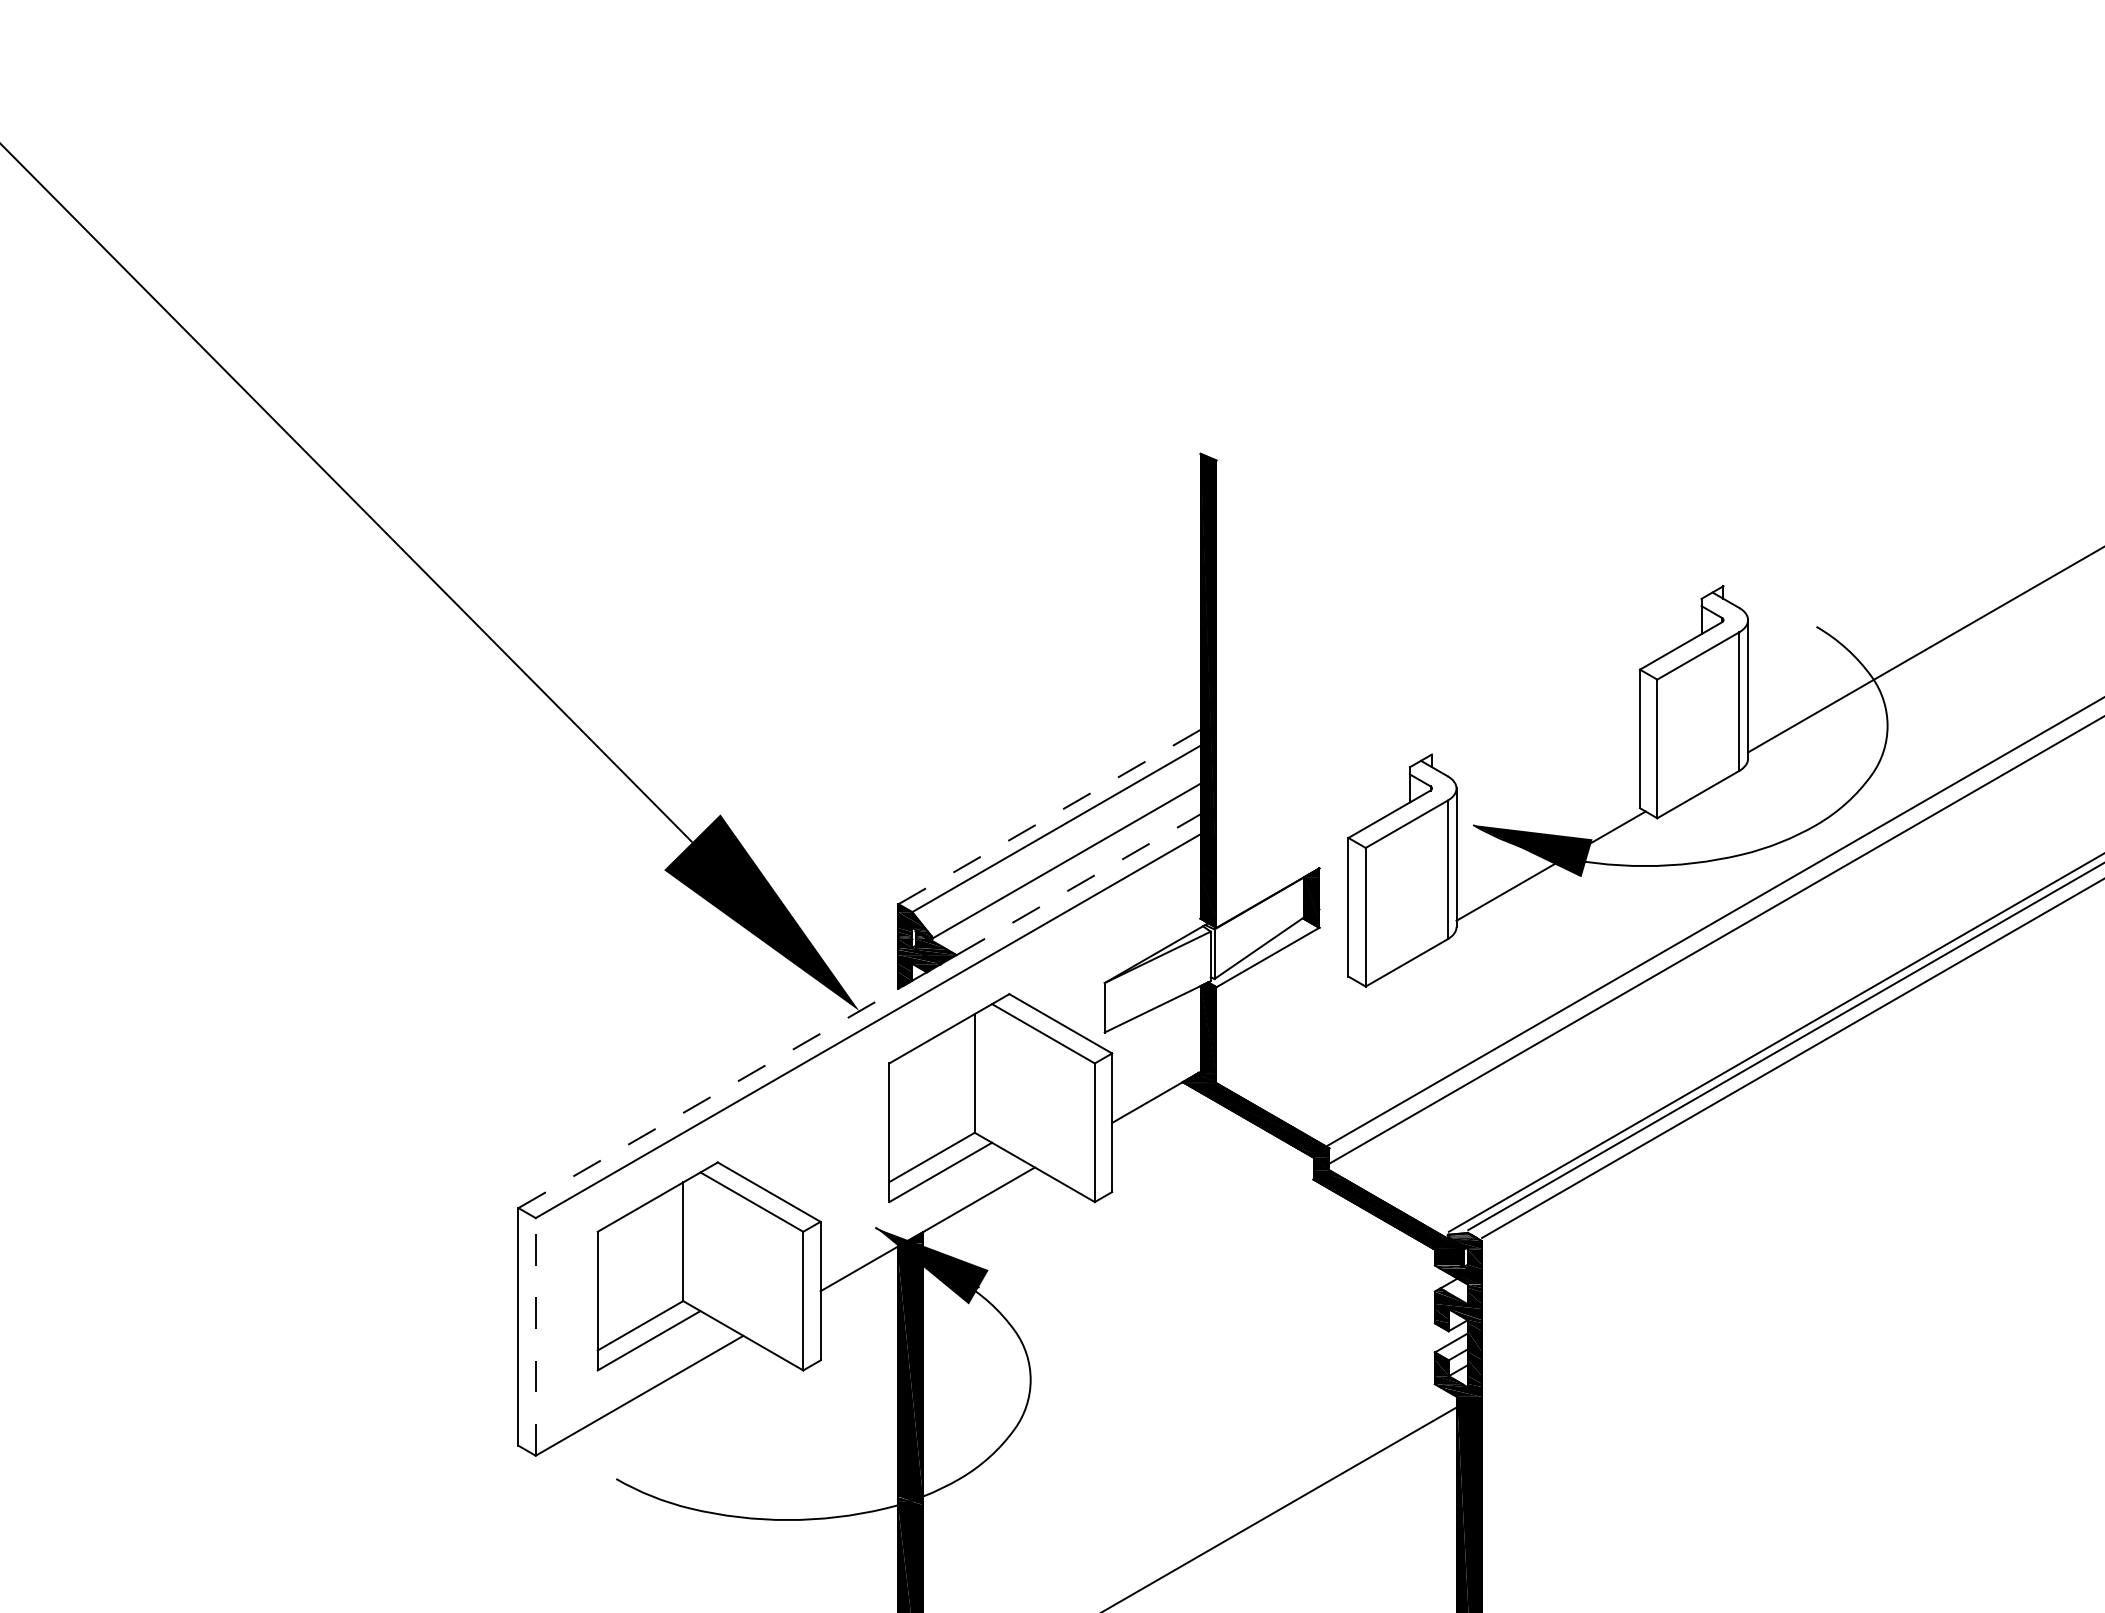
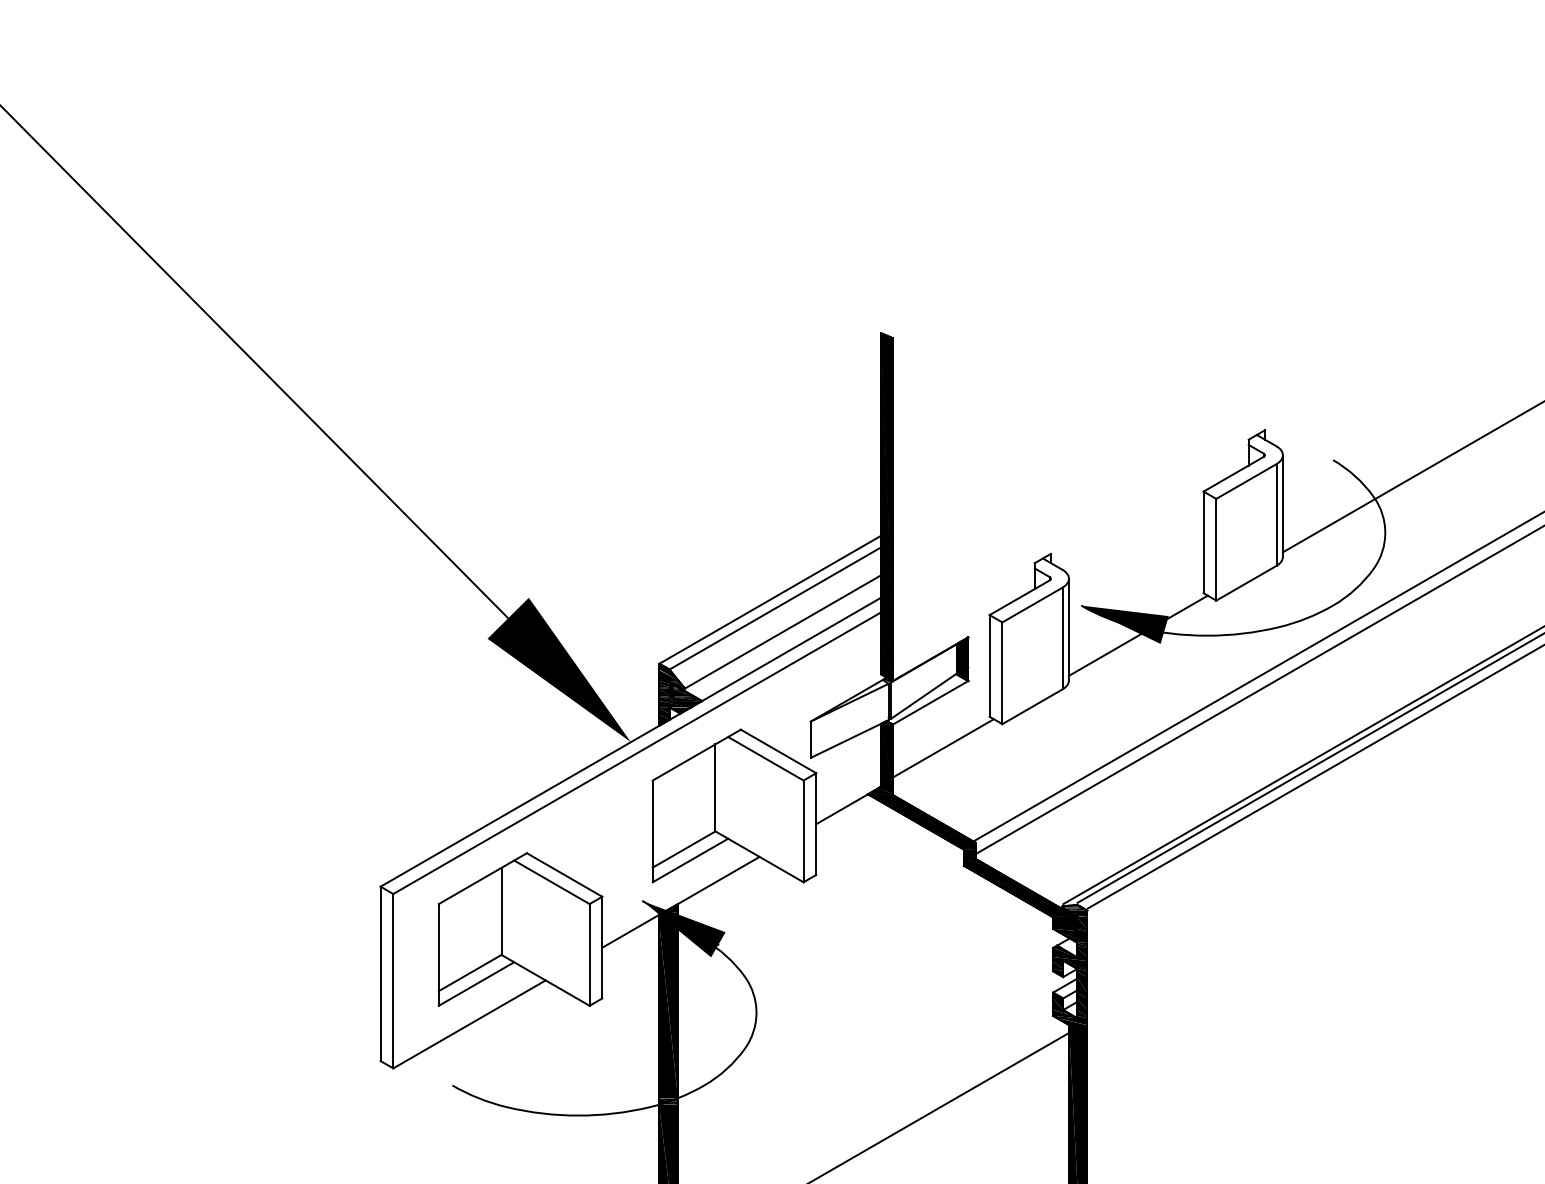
line: (1049, 816) -> (770, 599), dashed -> solid
line: (859, 1011) -> (630, 742), dashed -> solid
line: (1285, 1019) -> (943, 748), added
line: (535, 1336) -> (393, 980), dashed -> solid

